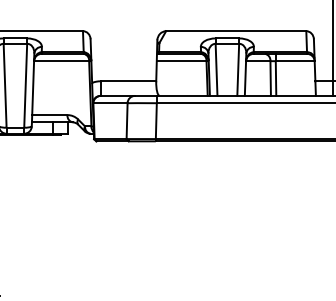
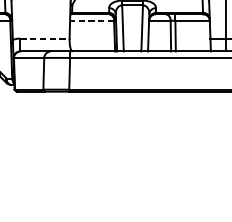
line: (181, 61) -> (91, 21), solid -> dashed
line: (128, 81) -> (45, 38), solid -> dashed

